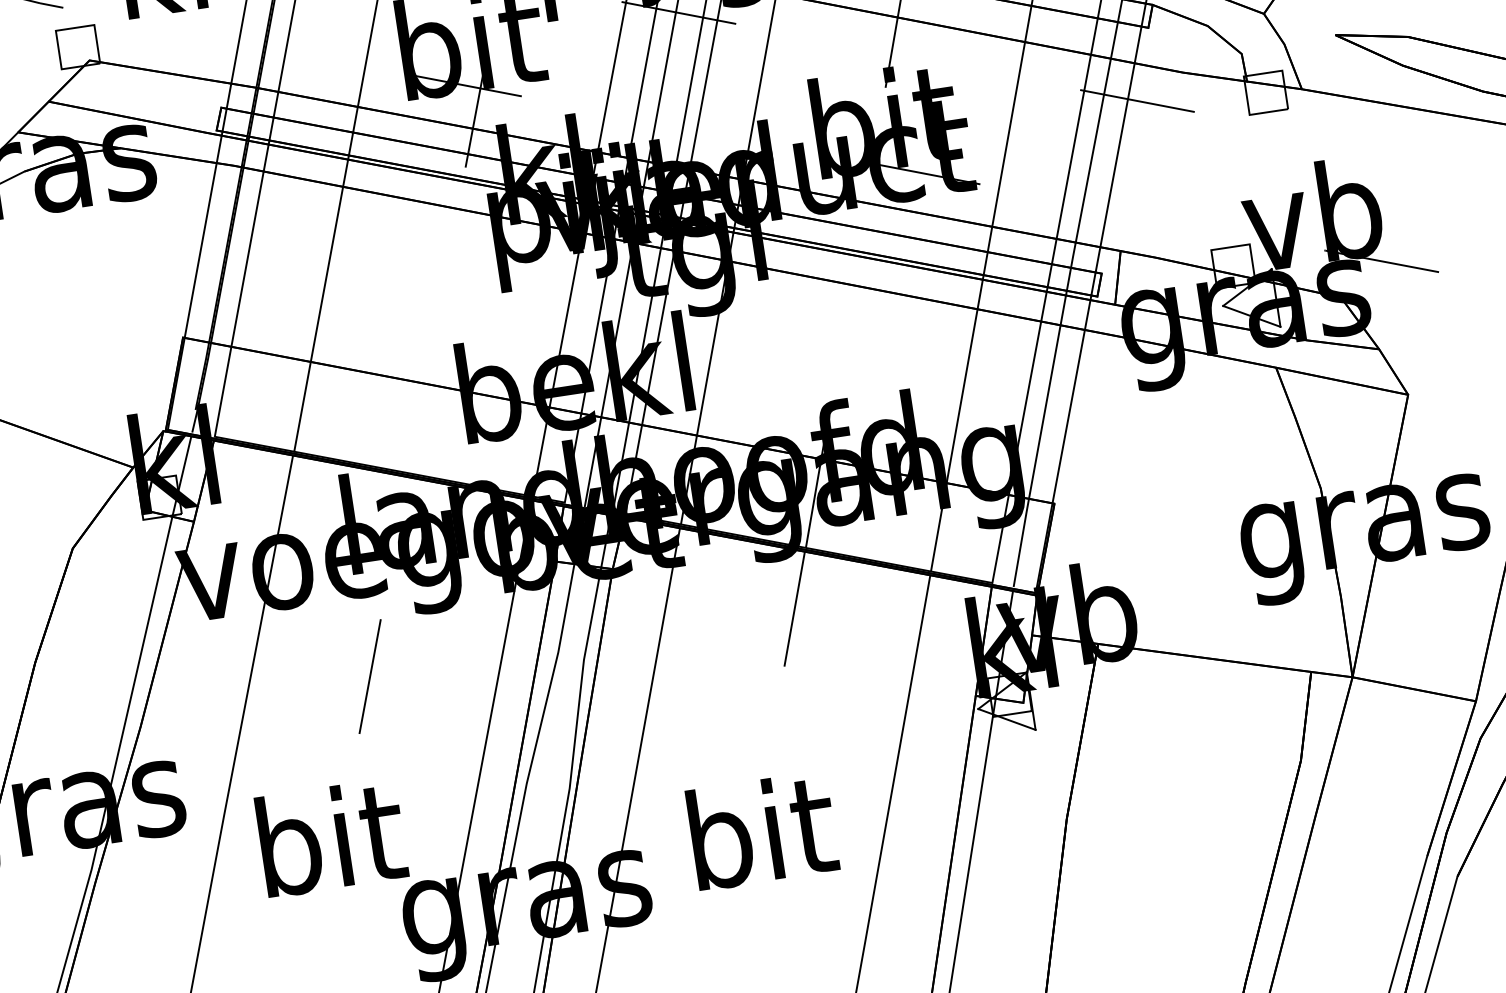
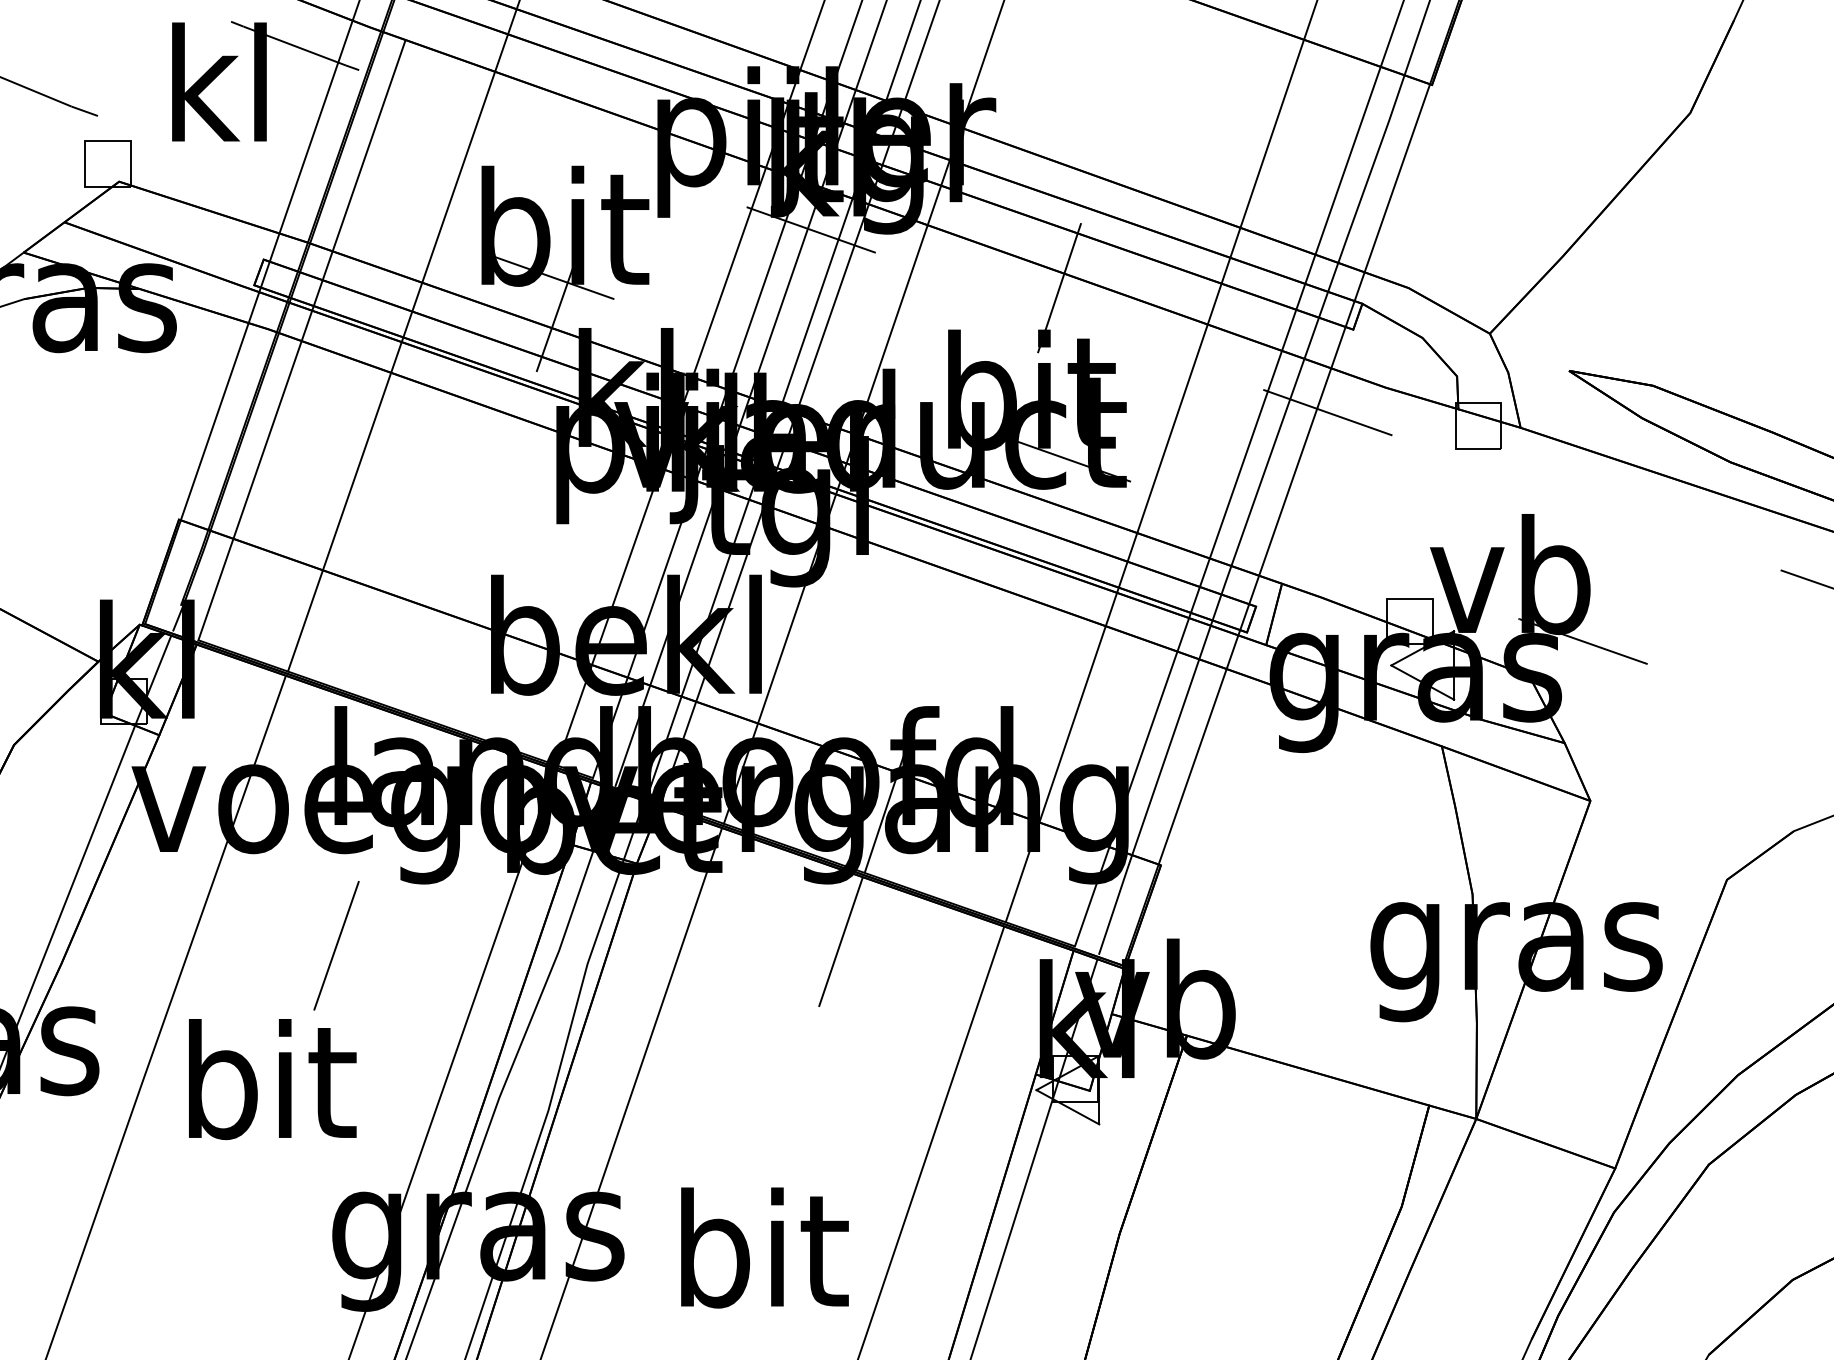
text: (762, 830) -> (764, 1247), moved
text: (331, 838) -> (272, 1079), moved

